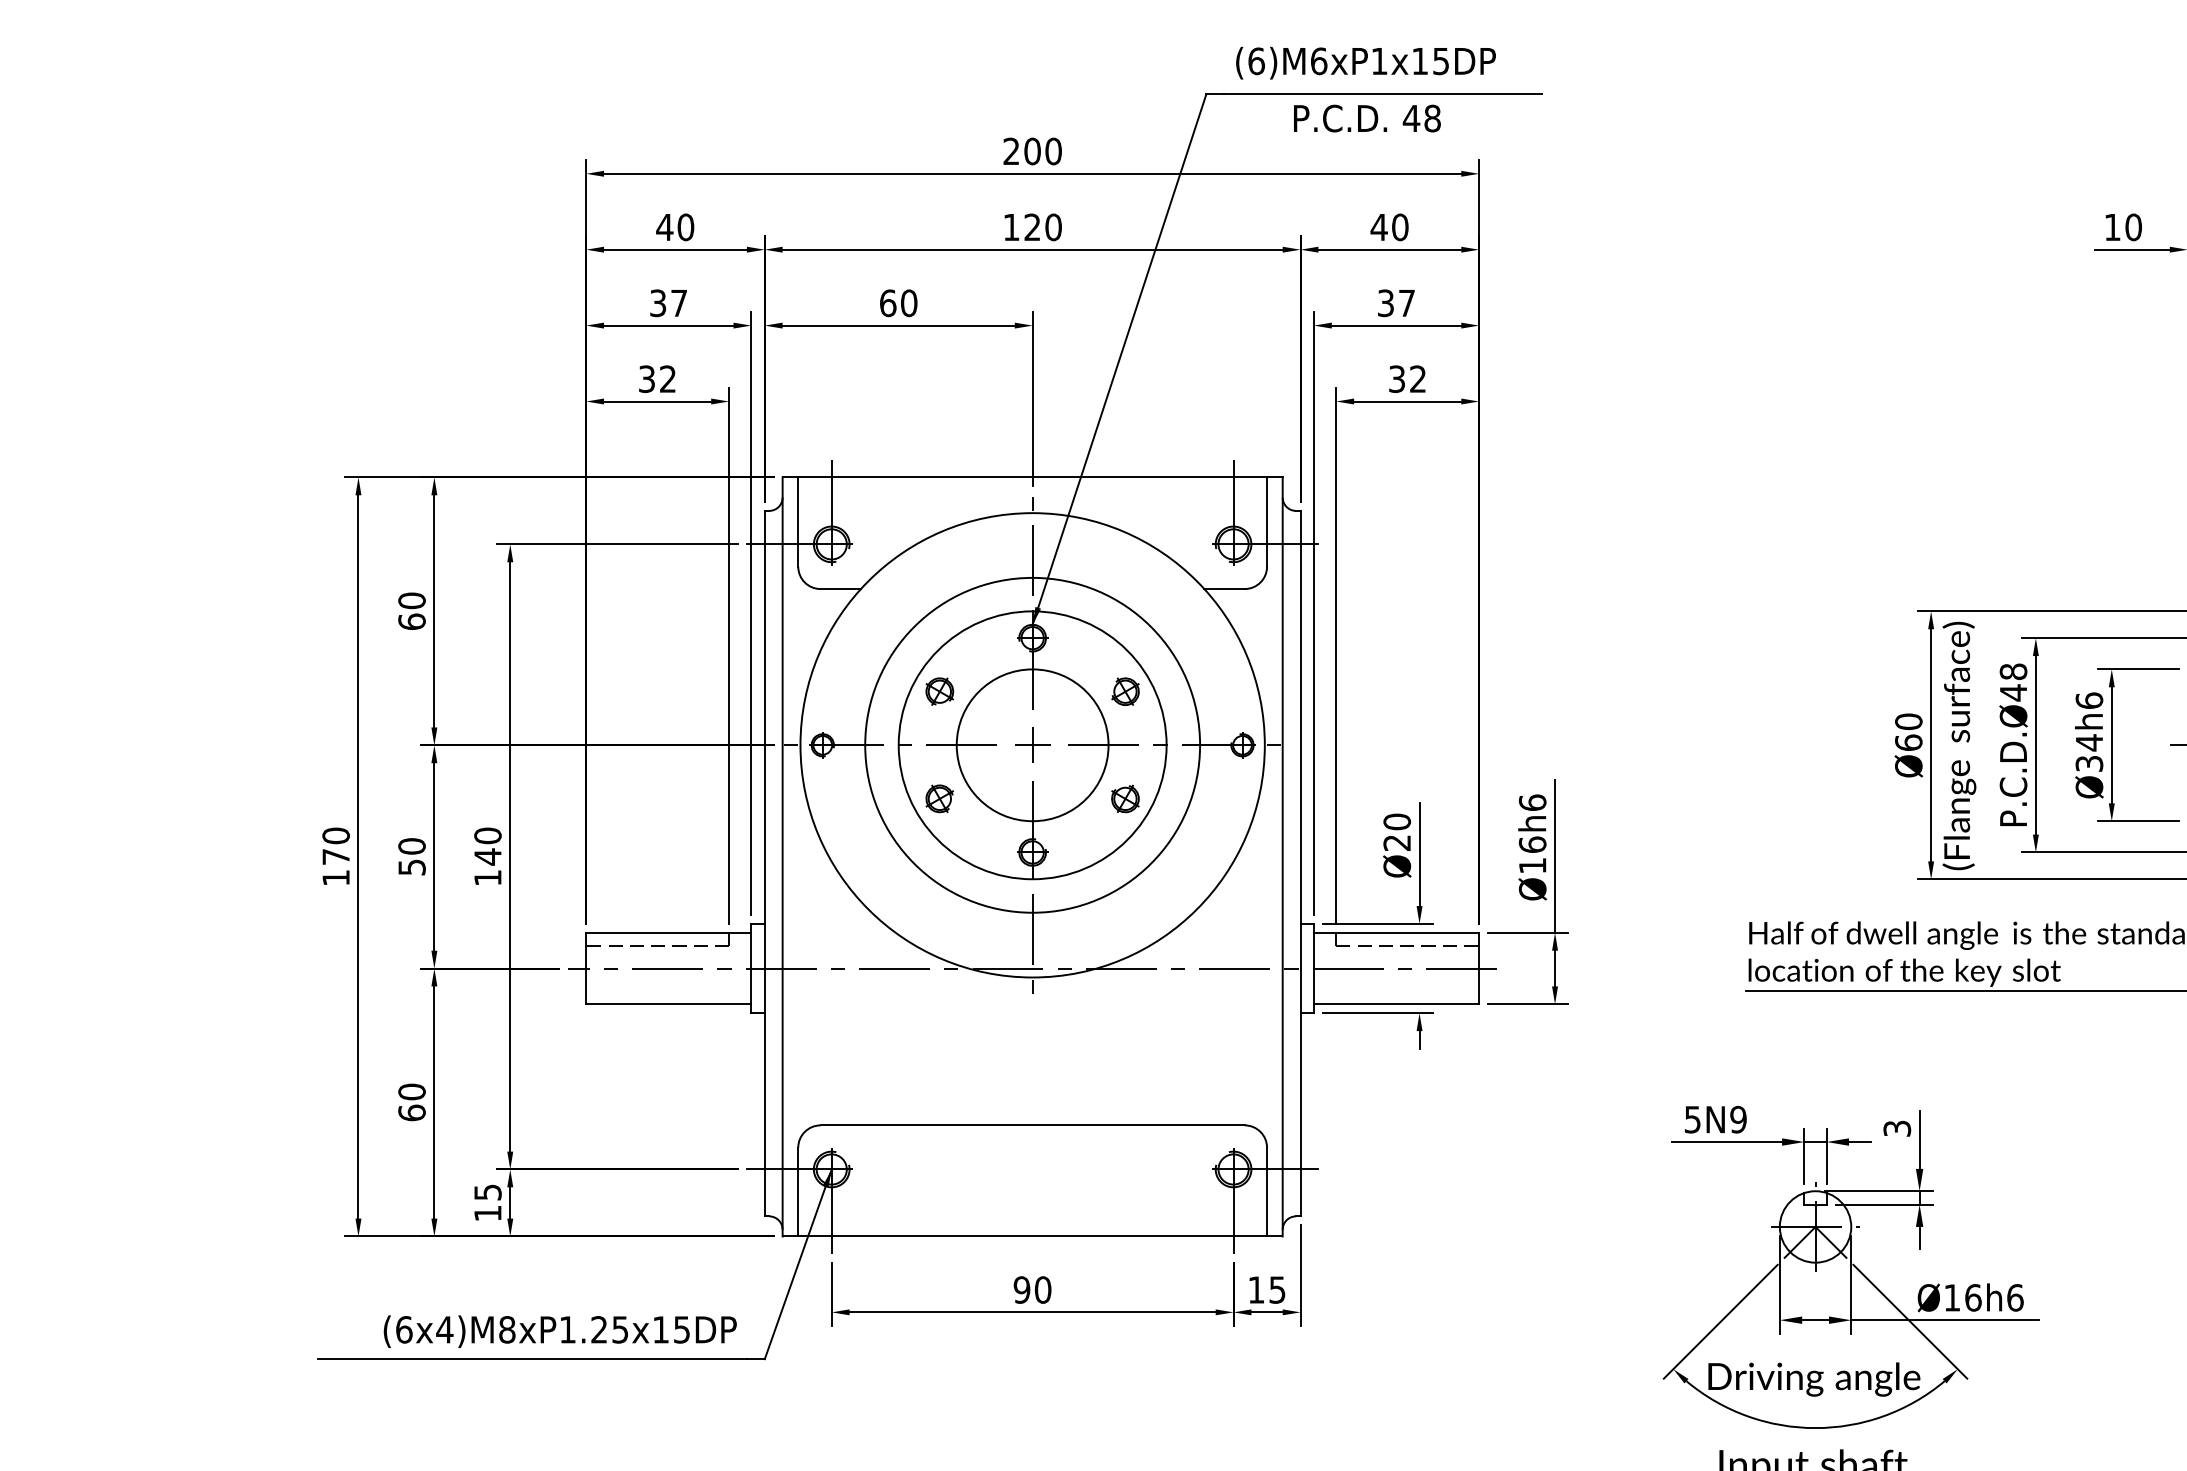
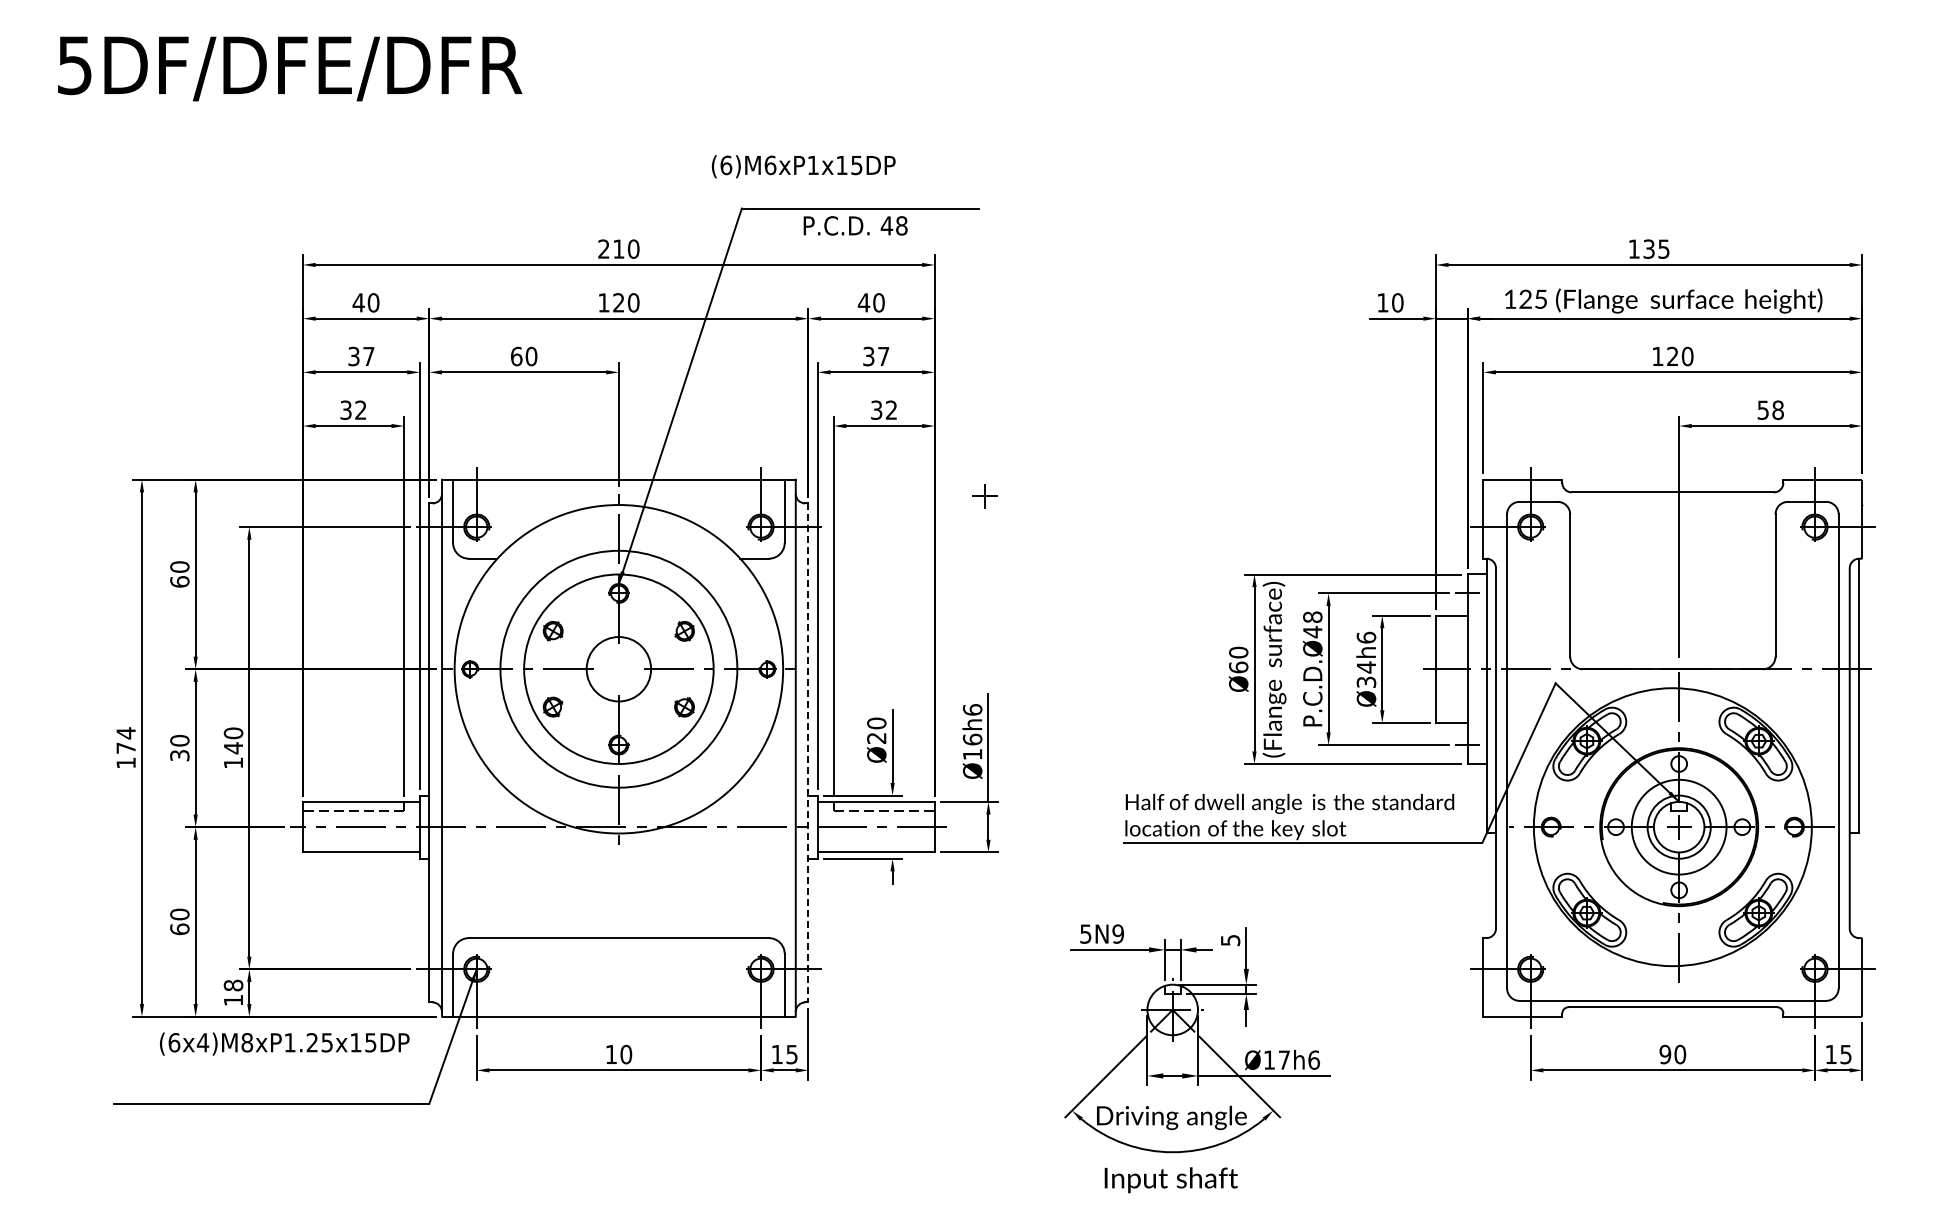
text: (1365, 62) -> (803, 166), moved
text: (1032, 150) -> (618, 248), 200 -> 210
circle: (1032, 744) -> (618, 668), size x0.6
part: (1032, 745) -> (984, 496), moved
text: (335, 836) -> (125, 733), 170 -> 174
line: (1300, 862) -> (808, 752), solid -> dashed
text: (411, 867) -> (179, 755), 50 -> 30
text: (1895, 1128) -> (1229, 940), 3 -> 5
text: (487, 1192) -> (233, 985), 15 -> 18
text: (1022, 1289) -> (611, 1054), 90 -> 10
text: (1973, 1296) -> (1284, 1059), Ø16h6 -> Ø17h6
text: (559, 1330) -> (284, 1043), moved

